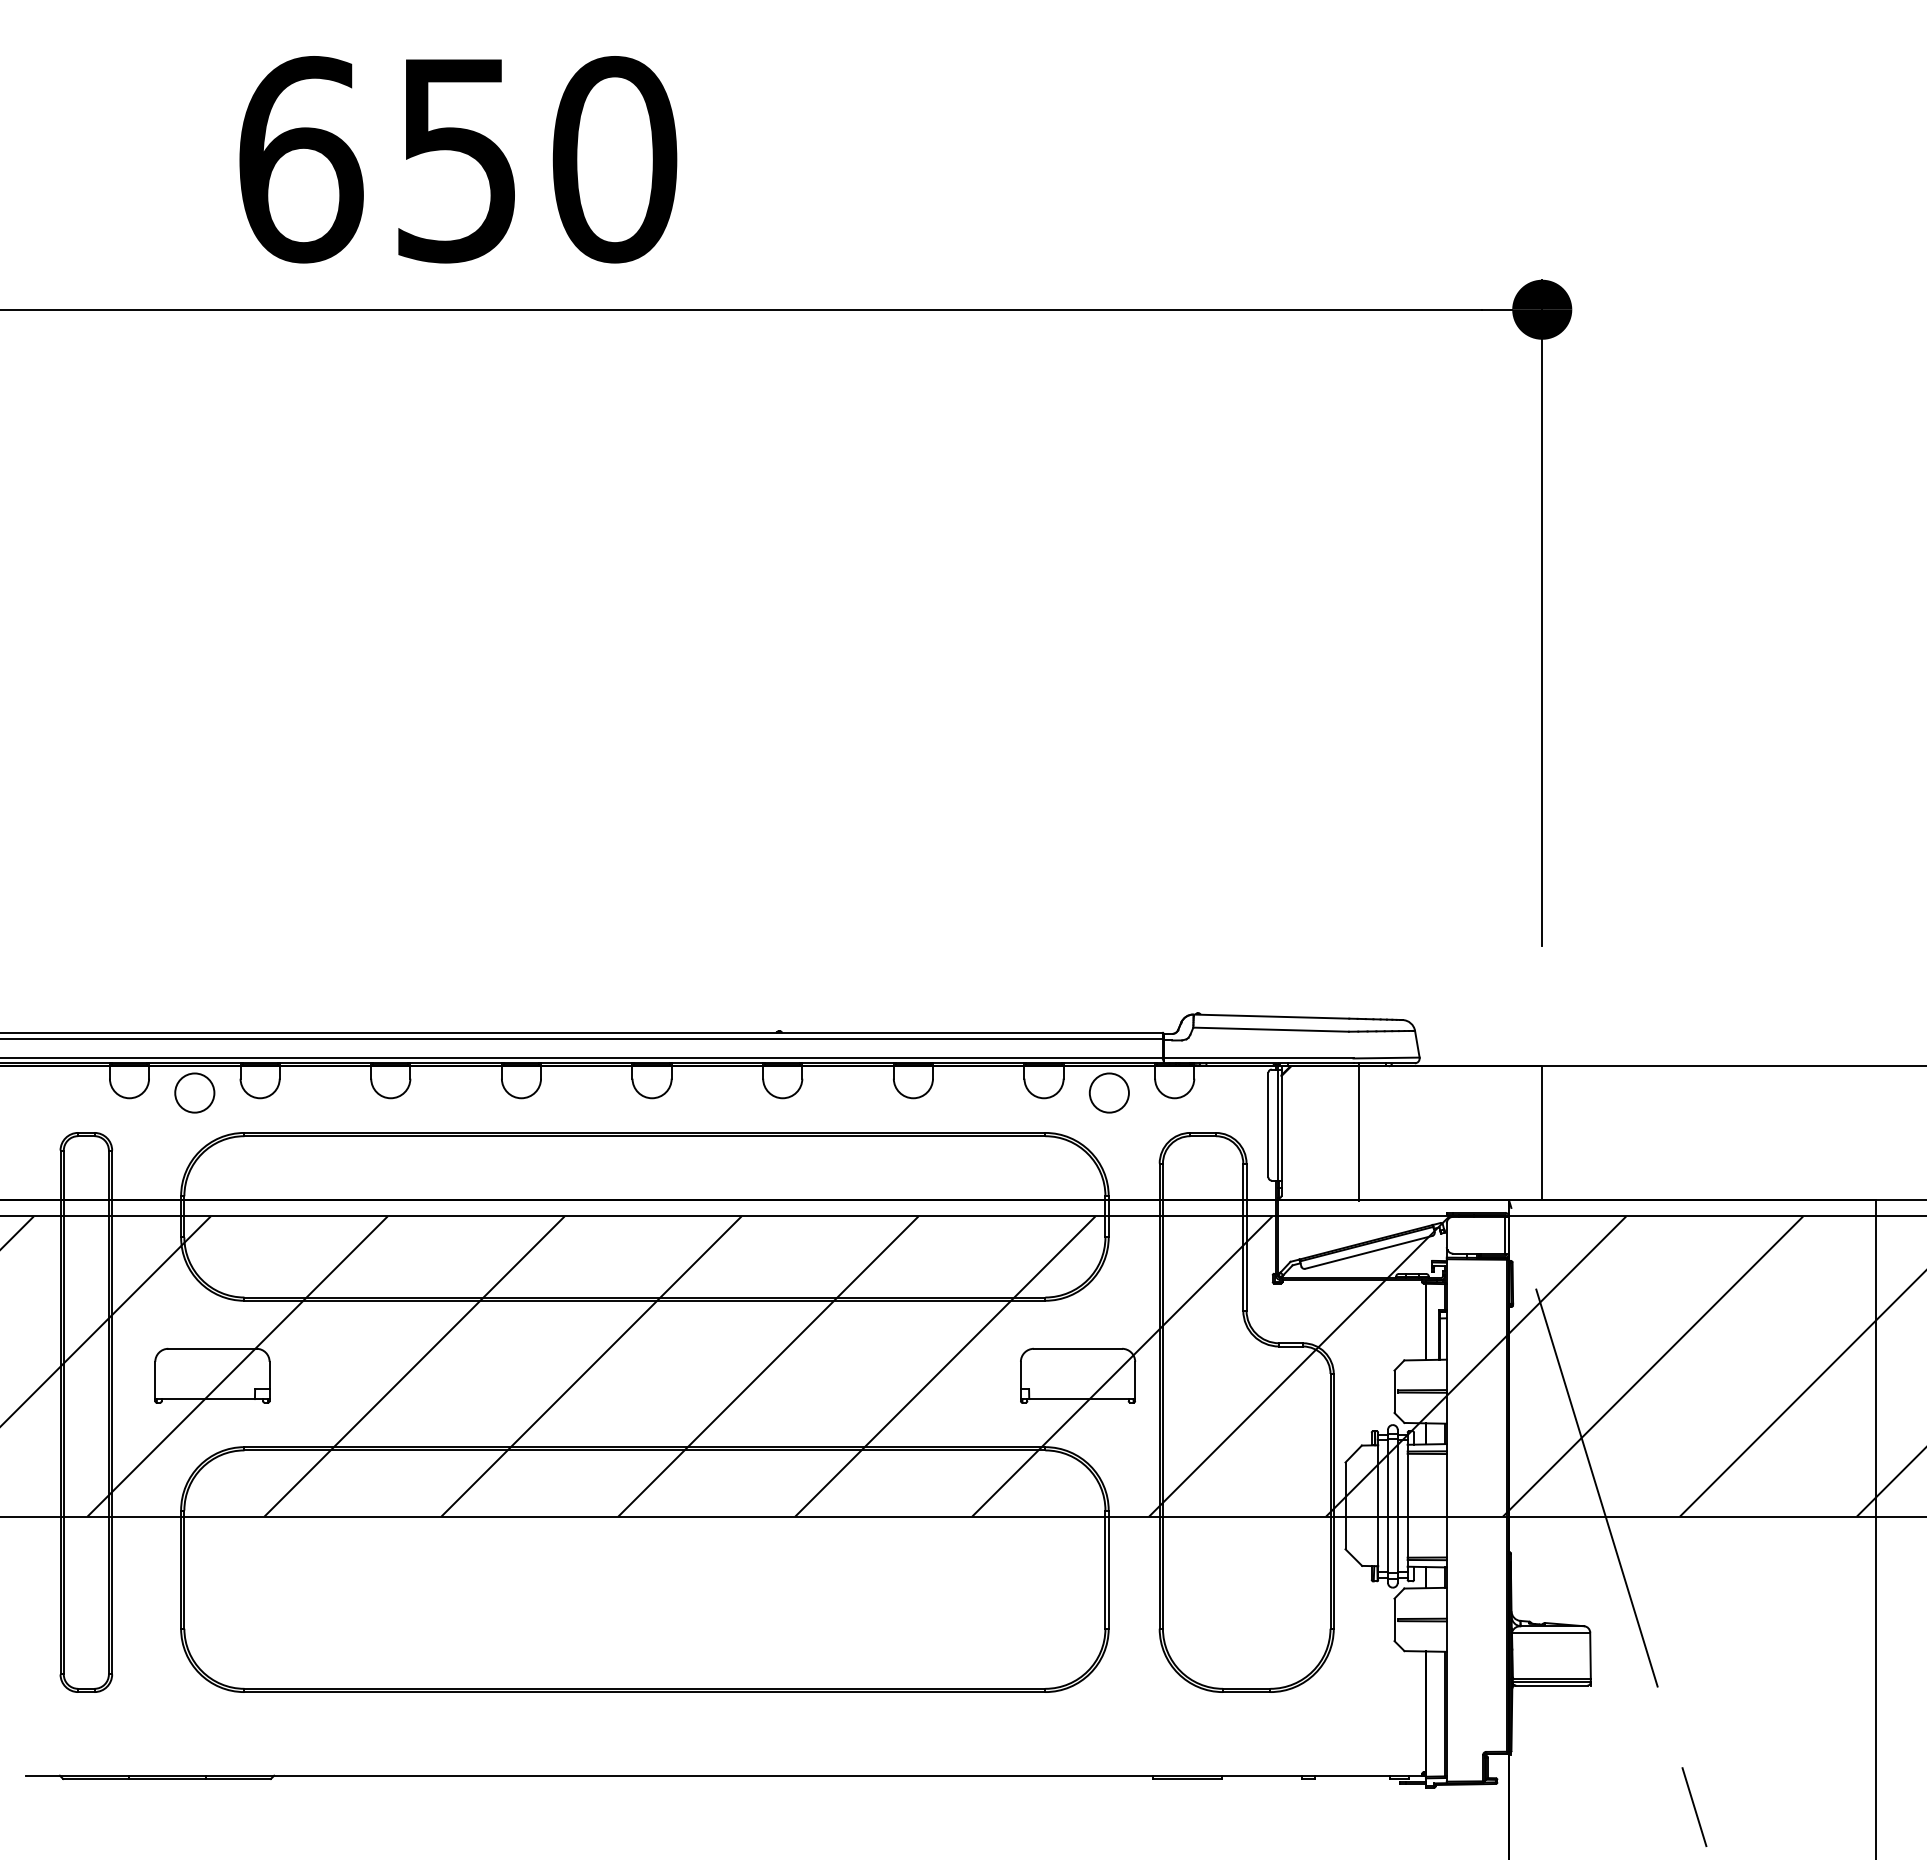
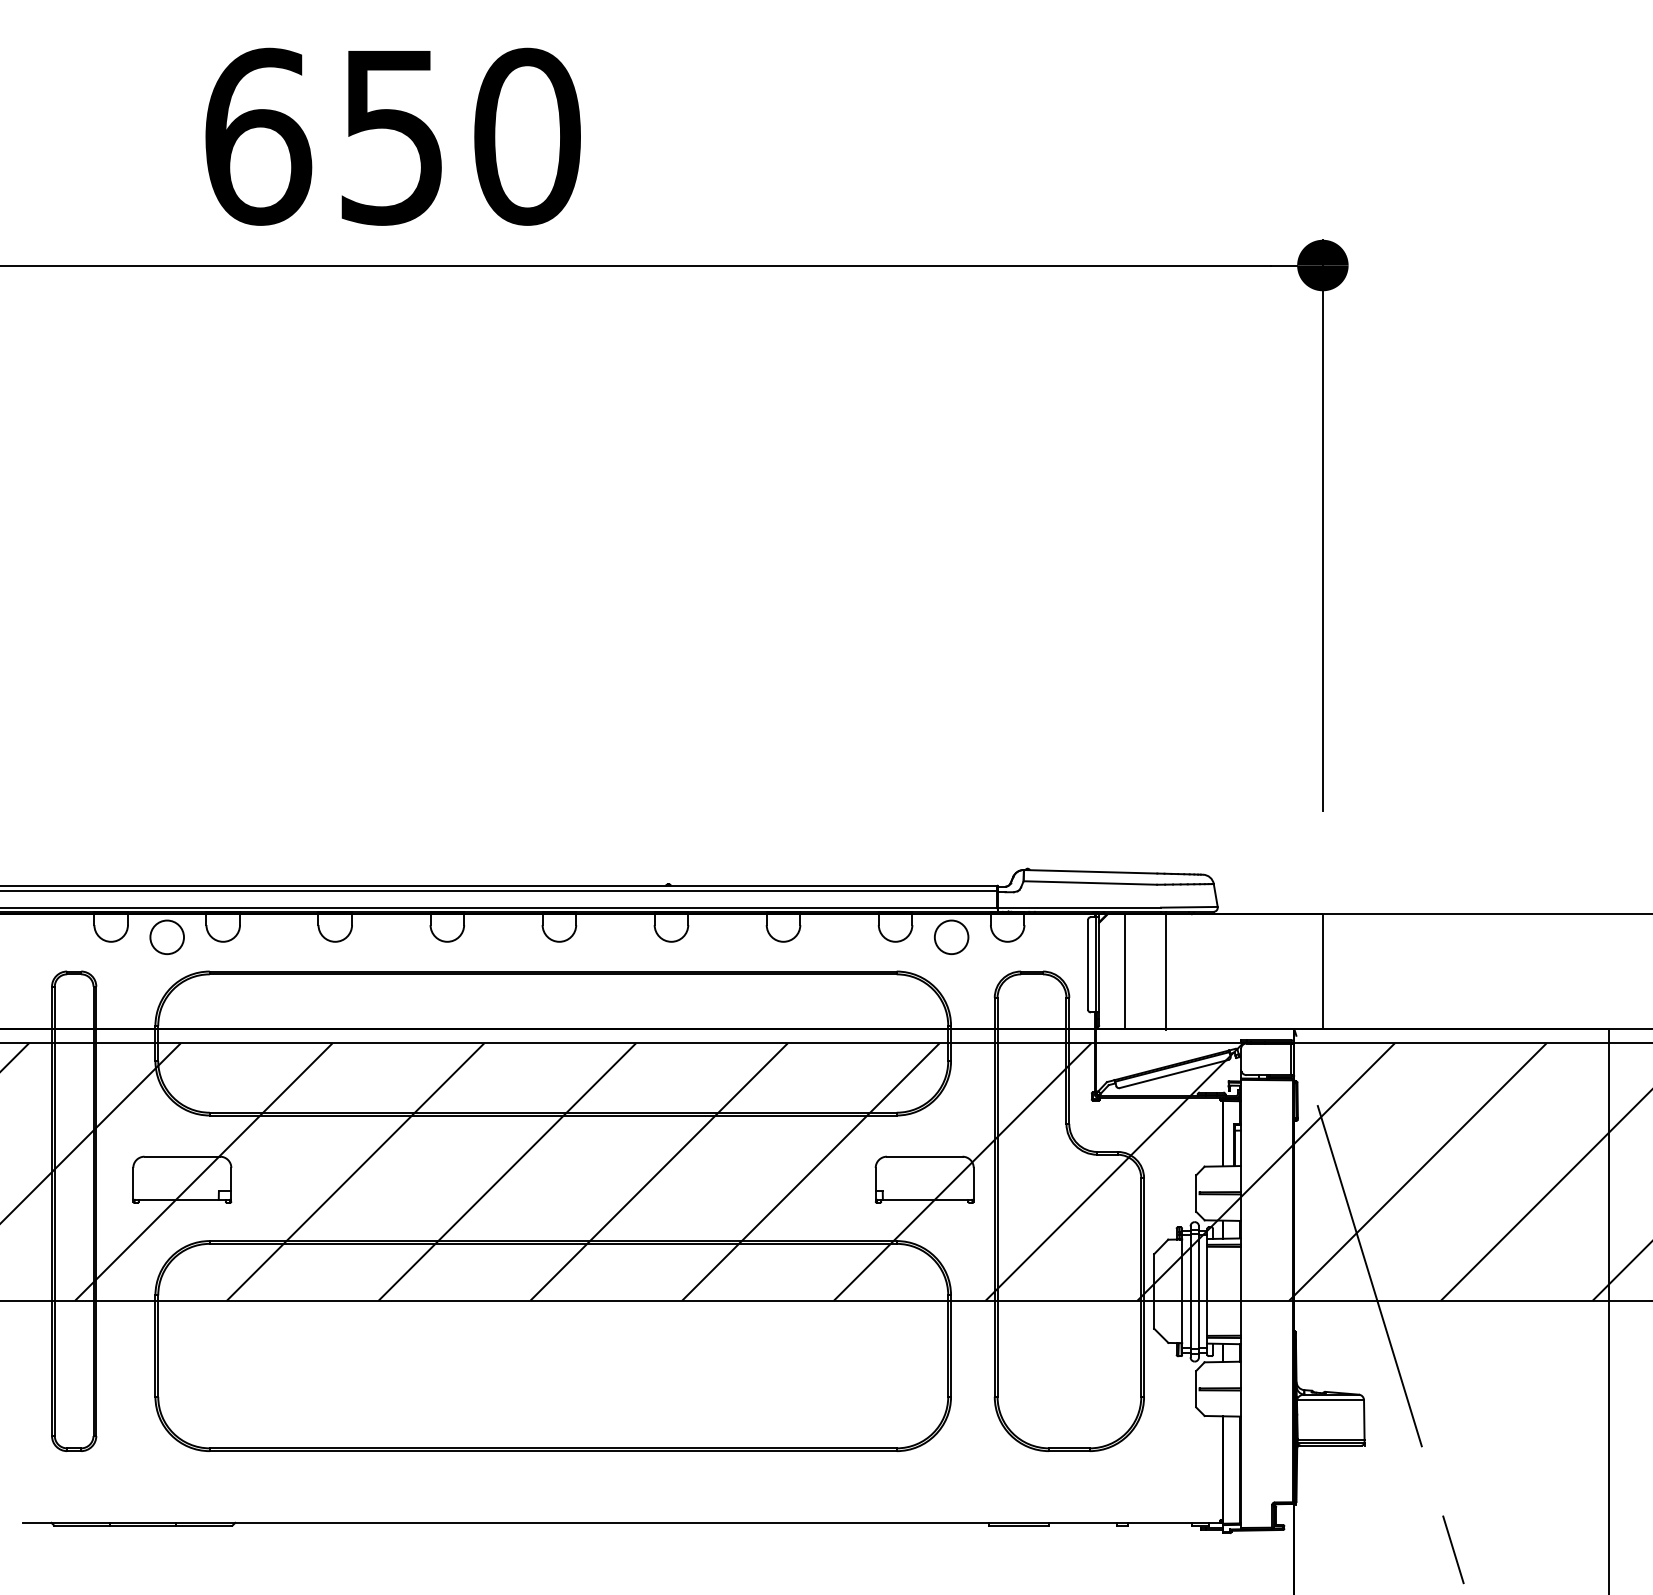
line: (1312, 1132) -> (1125, 971), added

